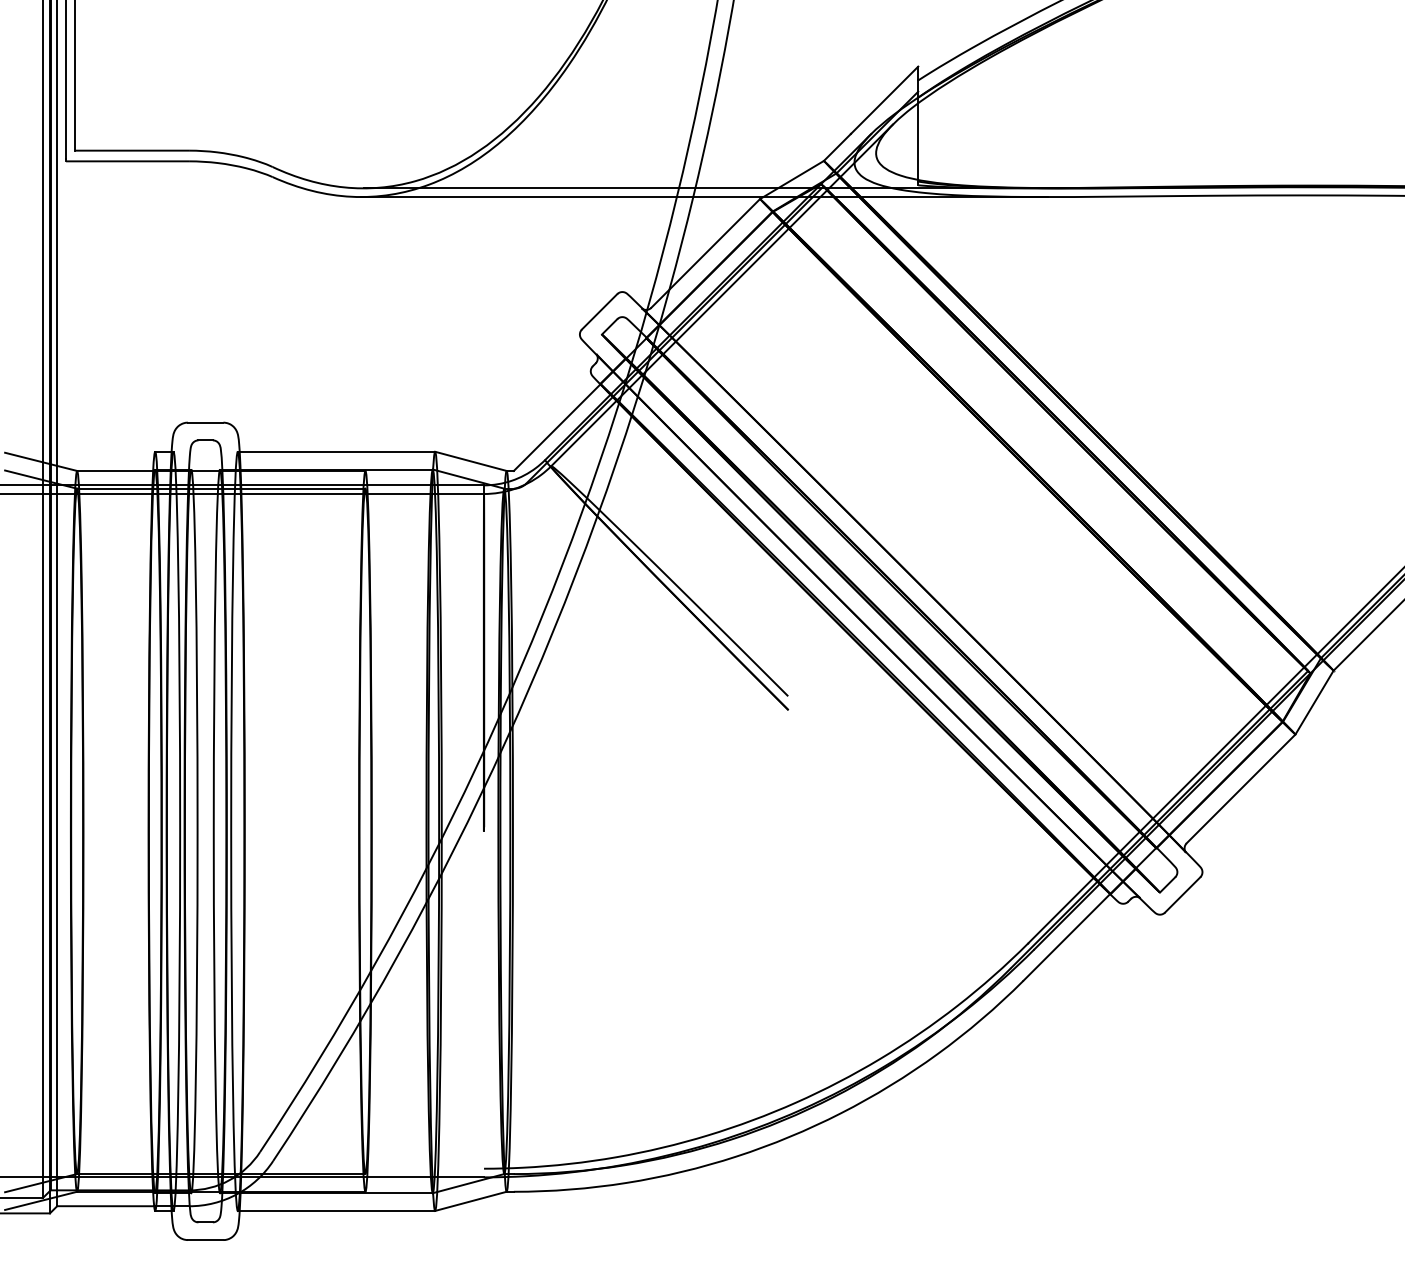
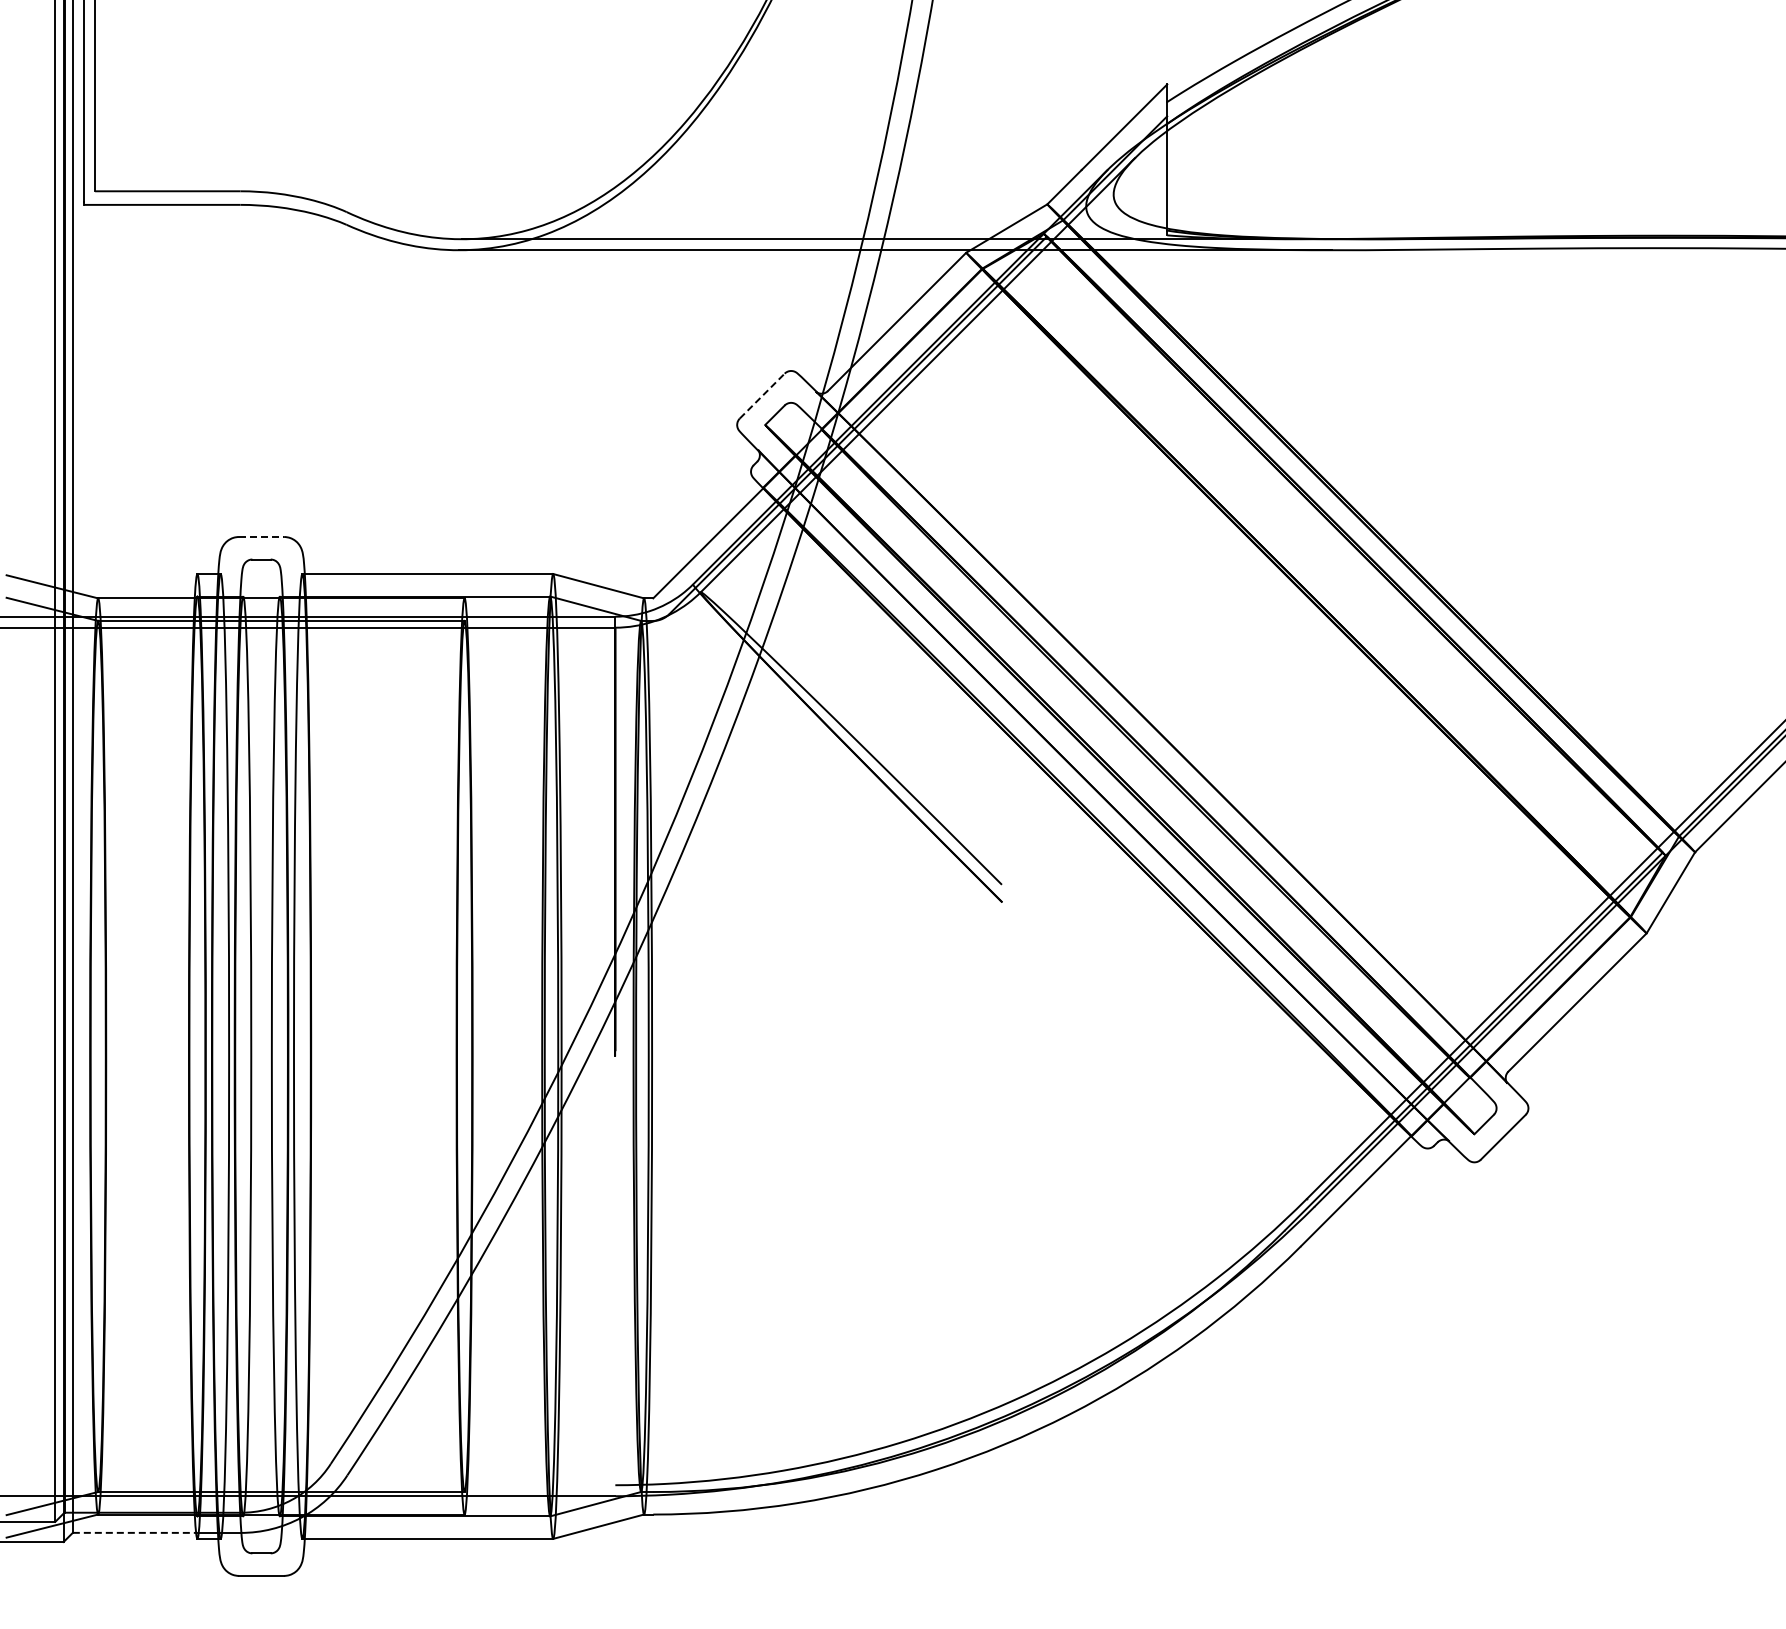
line: (599, 312) -> (762, 396), solid -> dashed
line: (205, 423) -> (261, 537), solid -> dashed
line: (105, 1205) -> (134, 1532), solid -> dashed

